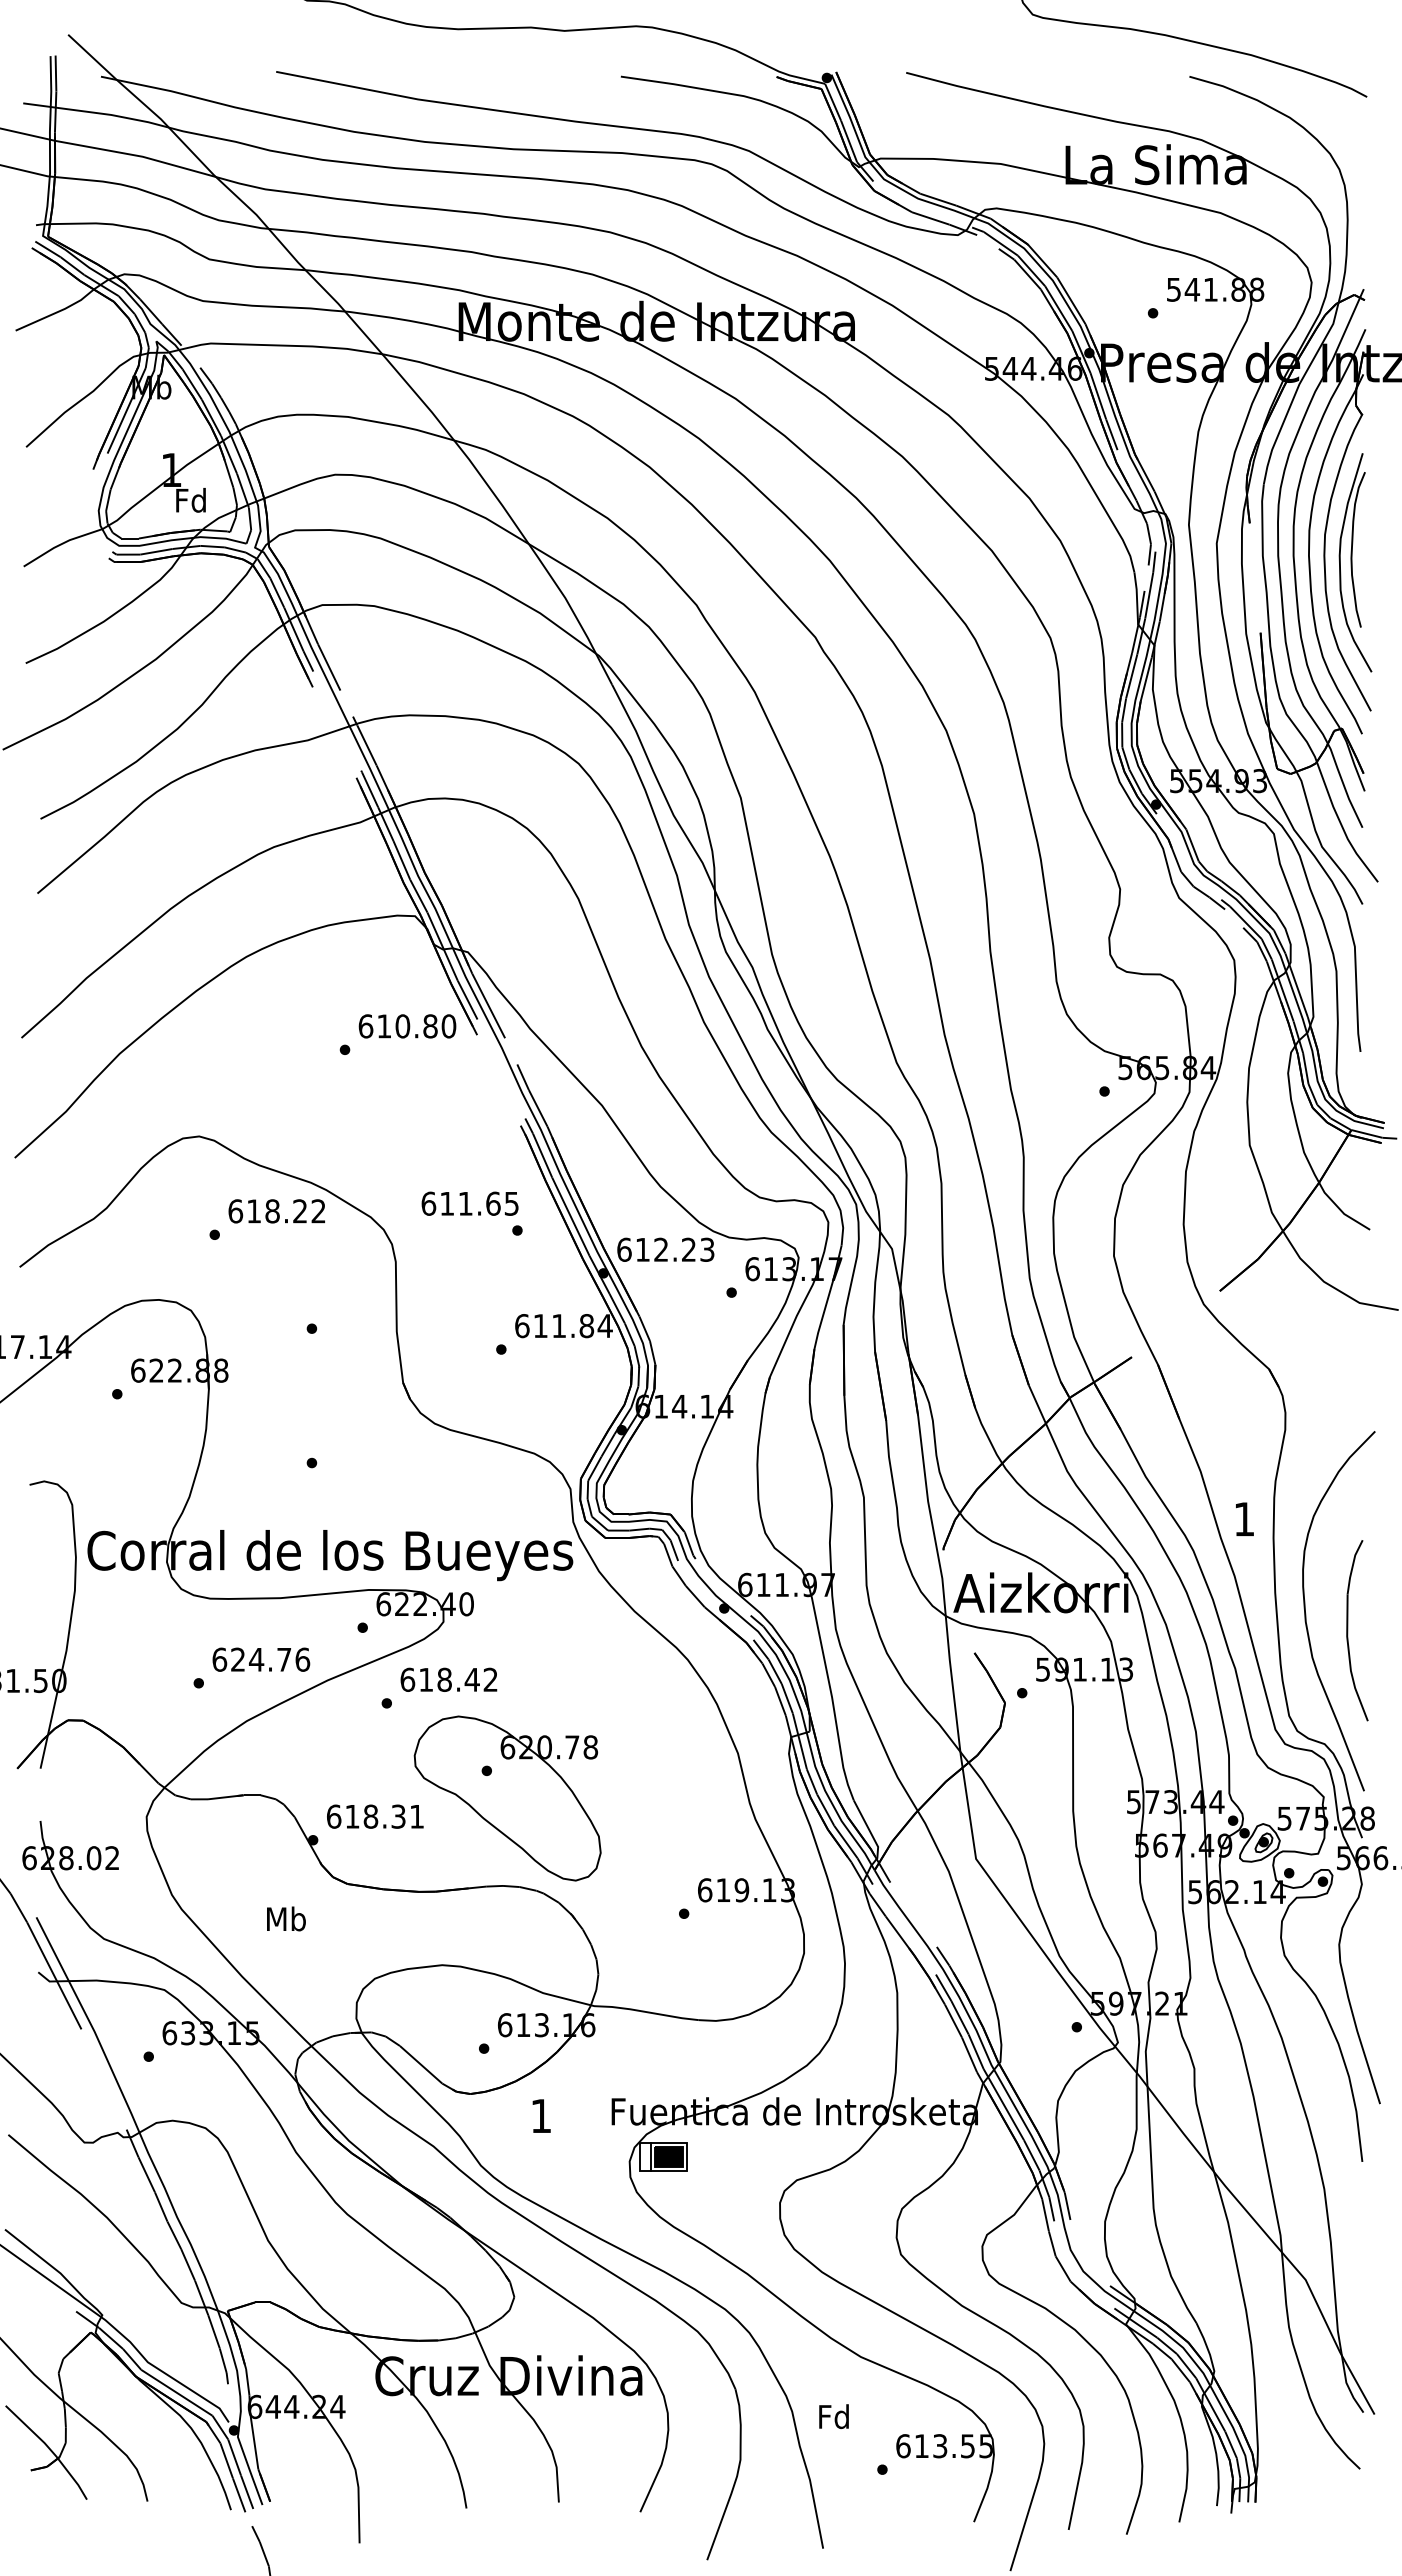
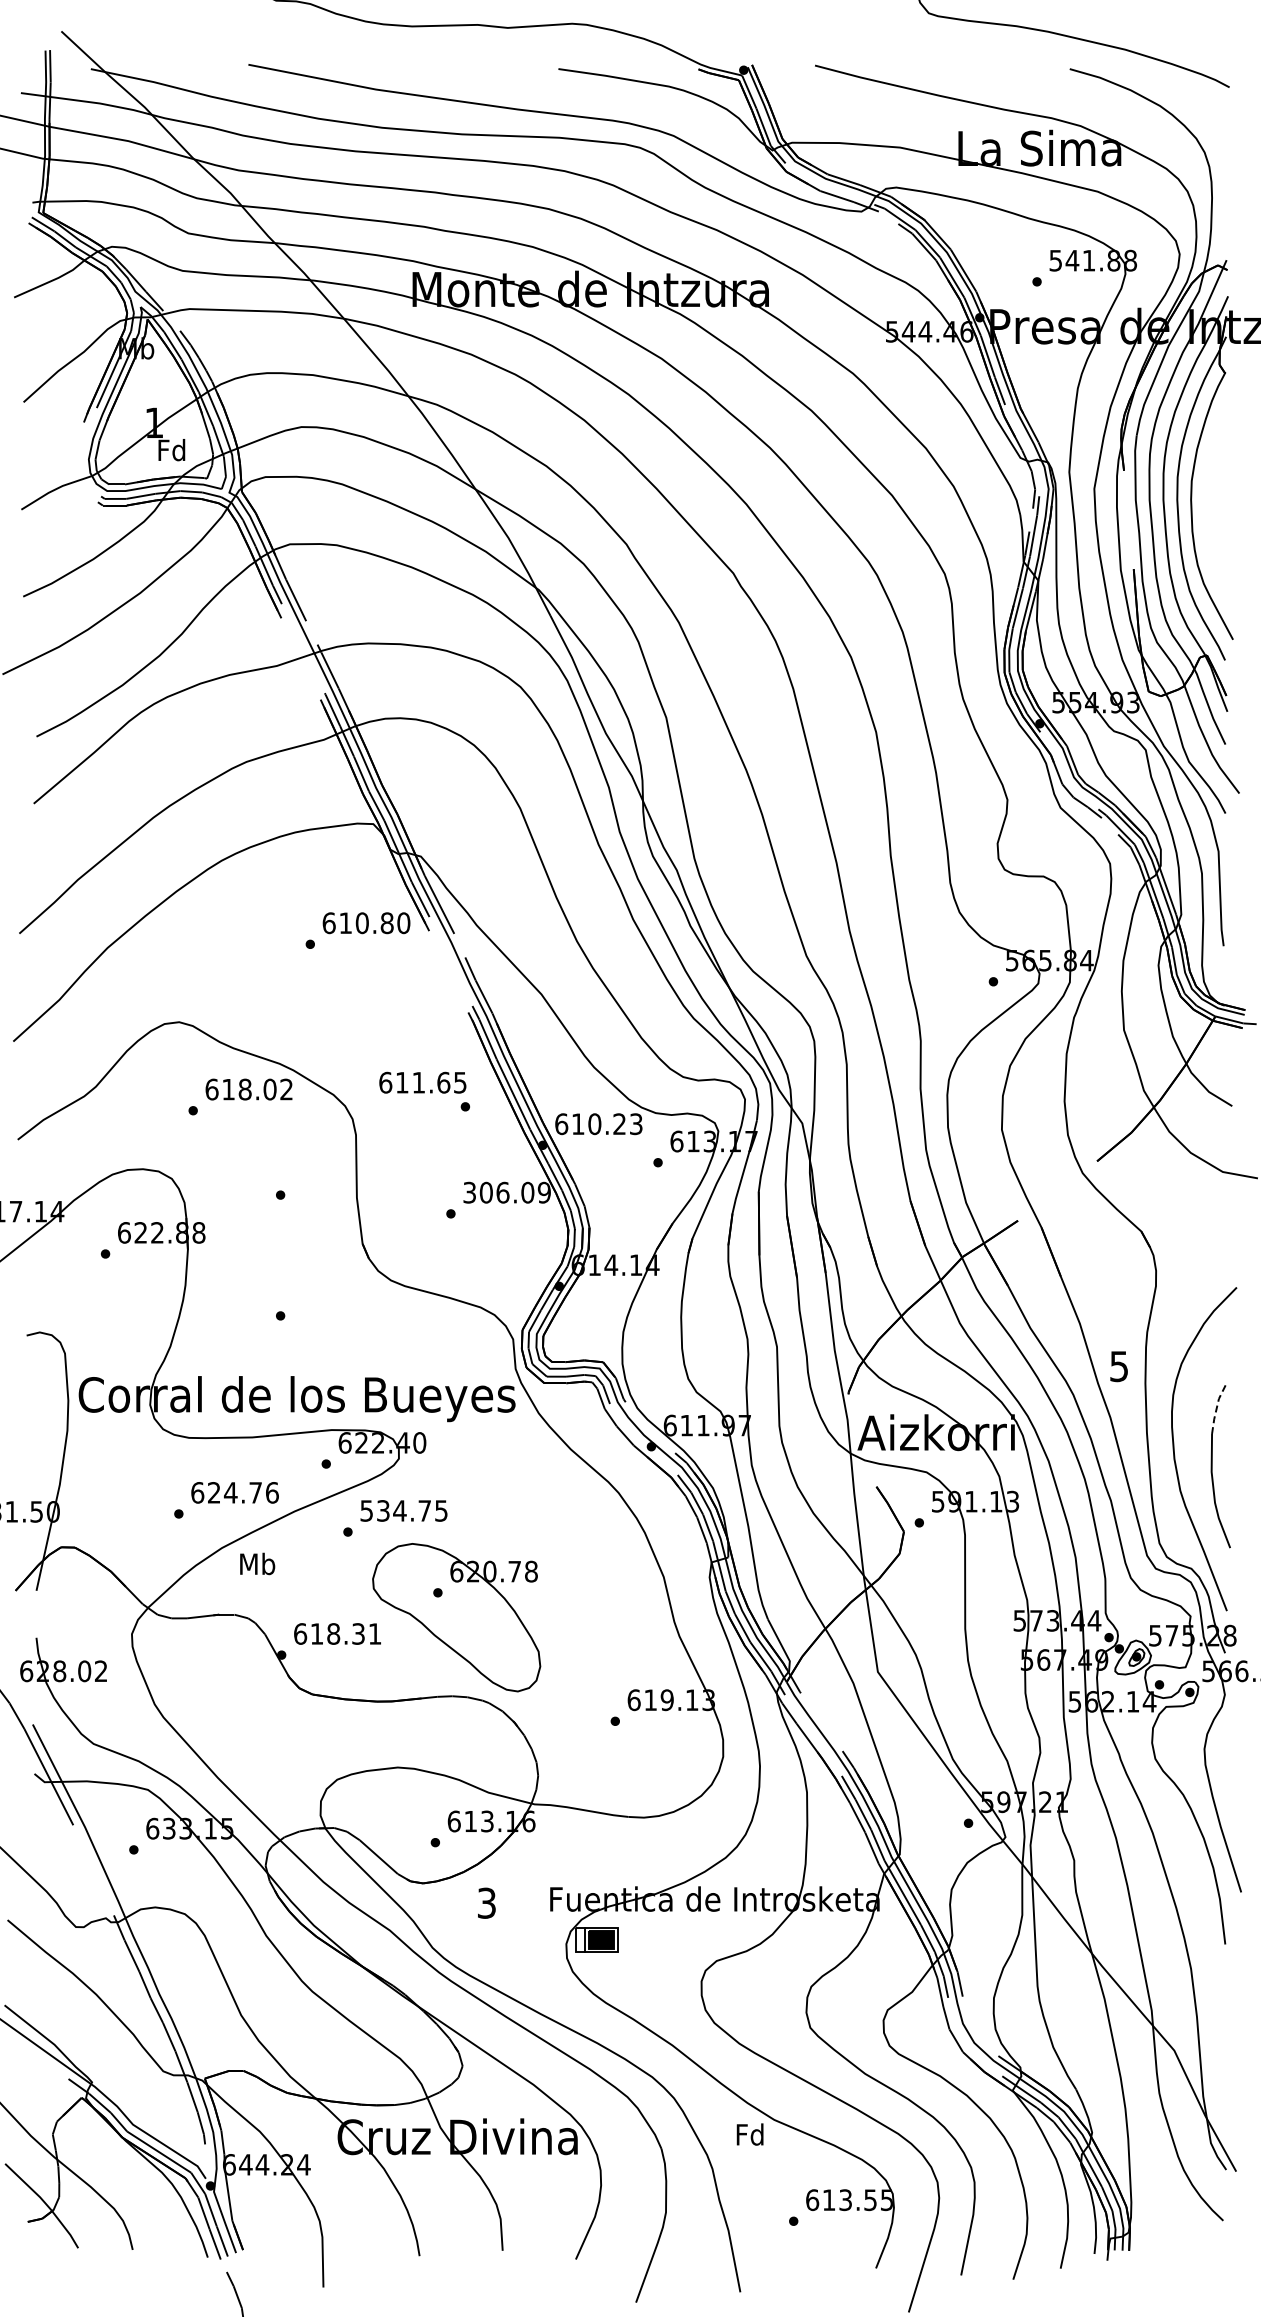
part: (1355, 561) -> (1219, 505), removed
text: (299, 1211) -> (269, 1089), 618.22 -> 618.02
text: (660, 1250) -> (594, 1124), 612.23 -> 610.23
text: (564, 1325) -> (507, 1192), 611.84 -> 306.09
text: (1243, 1519) -> (1118, 1366), 1 -> 5
line: (1352, 1567) -> (1216, 1409), solid -> dashed
text: (448, 1679) -> (403, 1510), 618.42 -> 534.75
text: (286, 1918) -> (257, 1563), moved
text: (540, 2115) -> (486, 1902), 1 -> 3
text: (833, 2416) -> (749, 2134), moved

